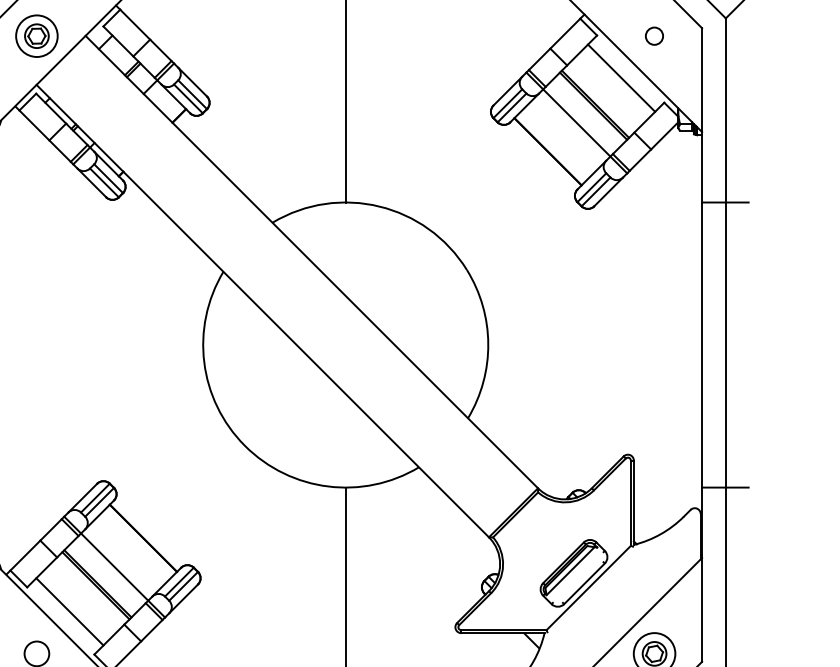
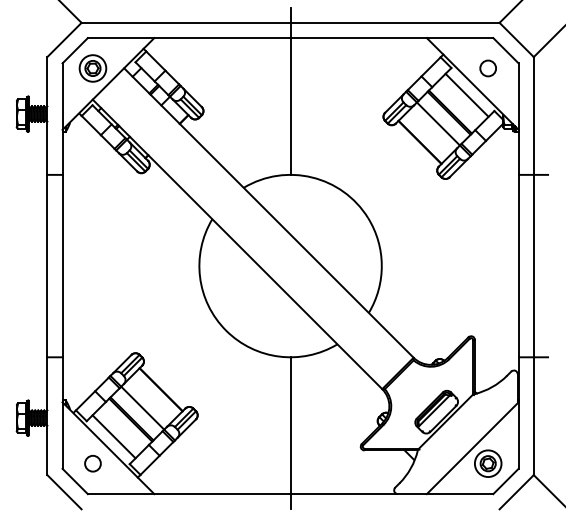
circle: (653, 36) -> (487, 68), size x1.43

